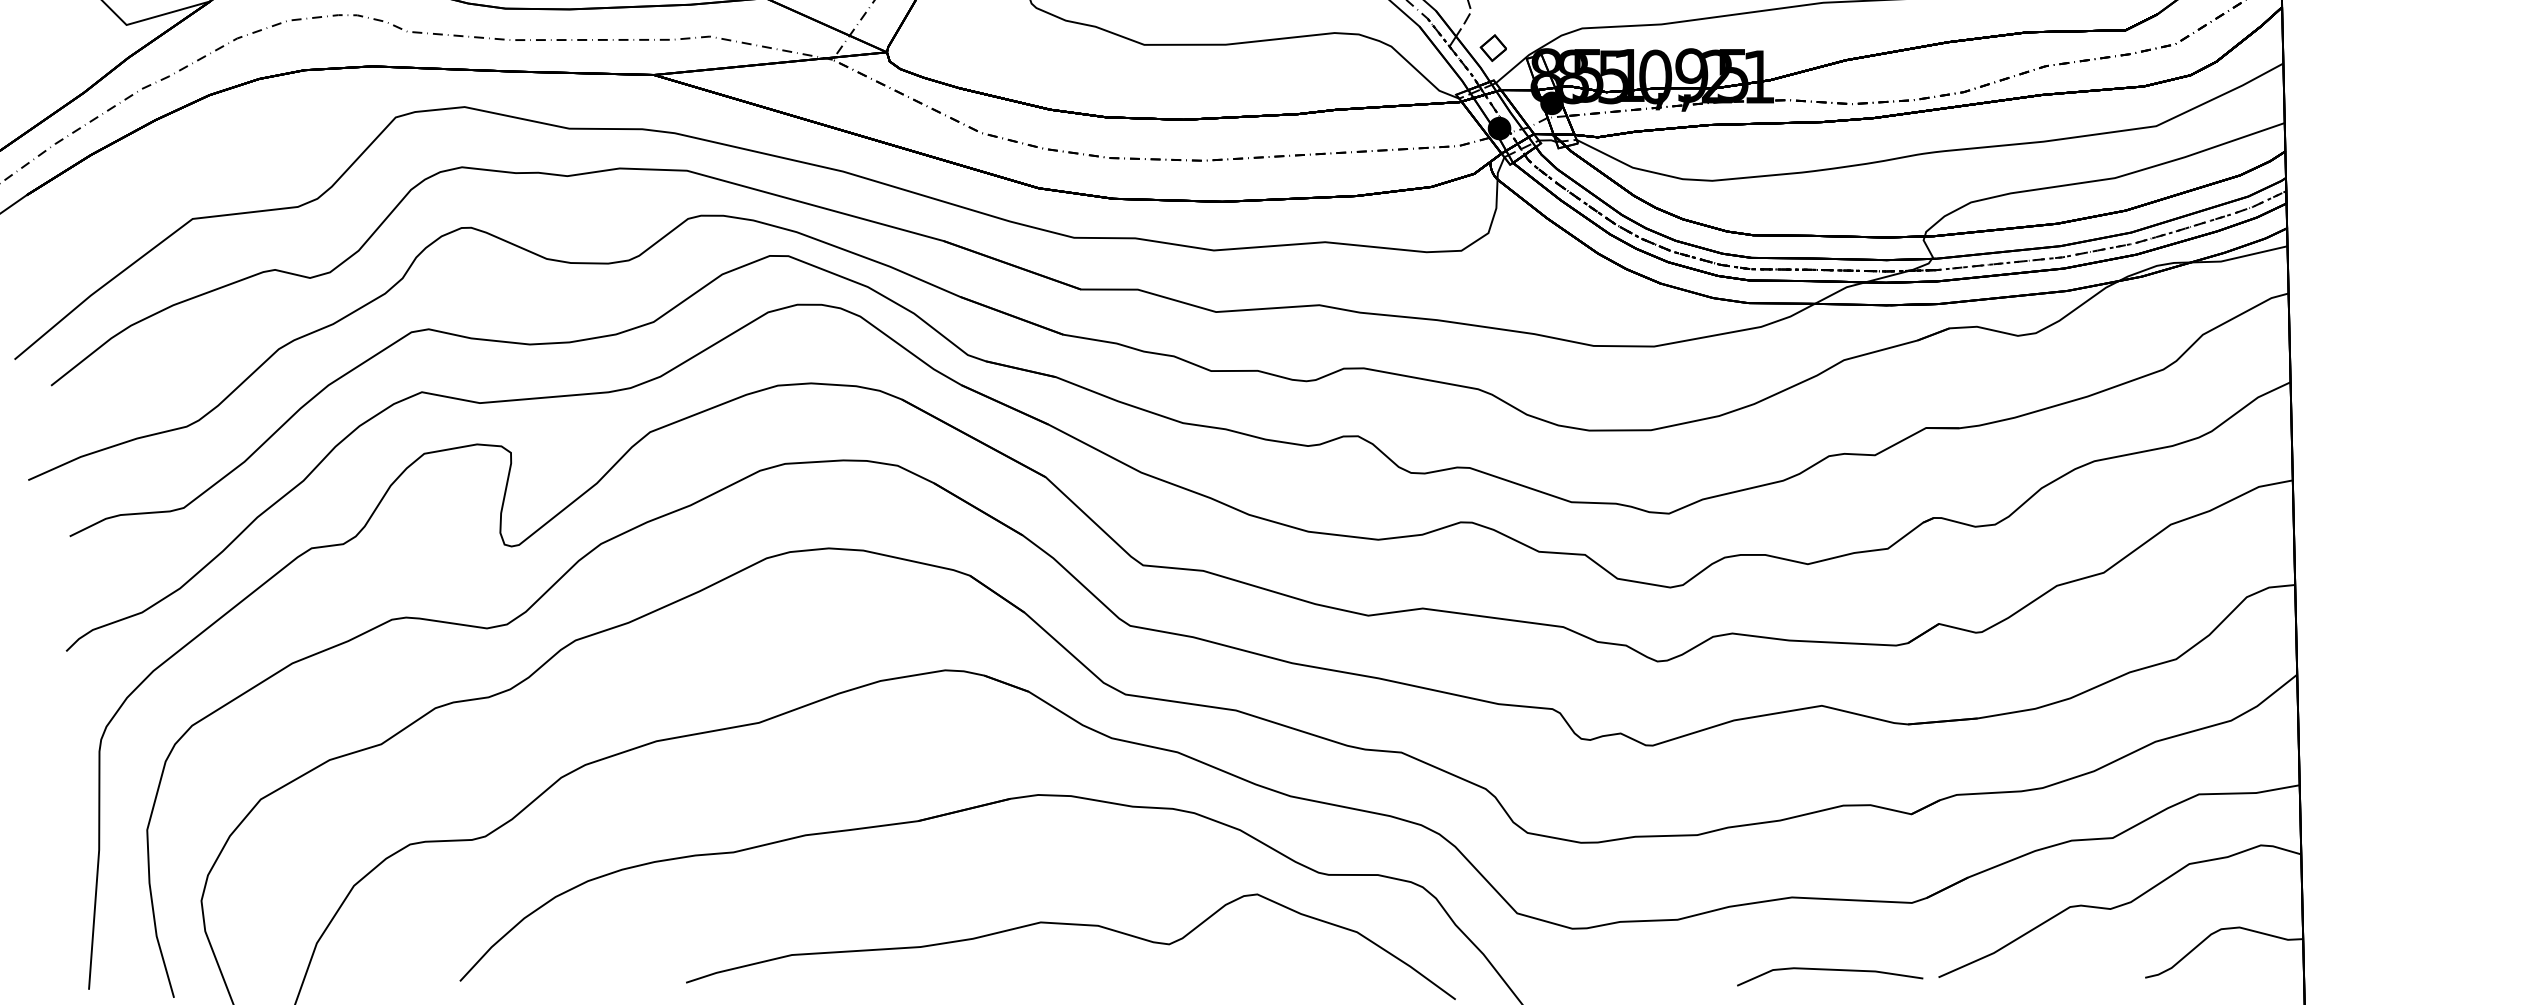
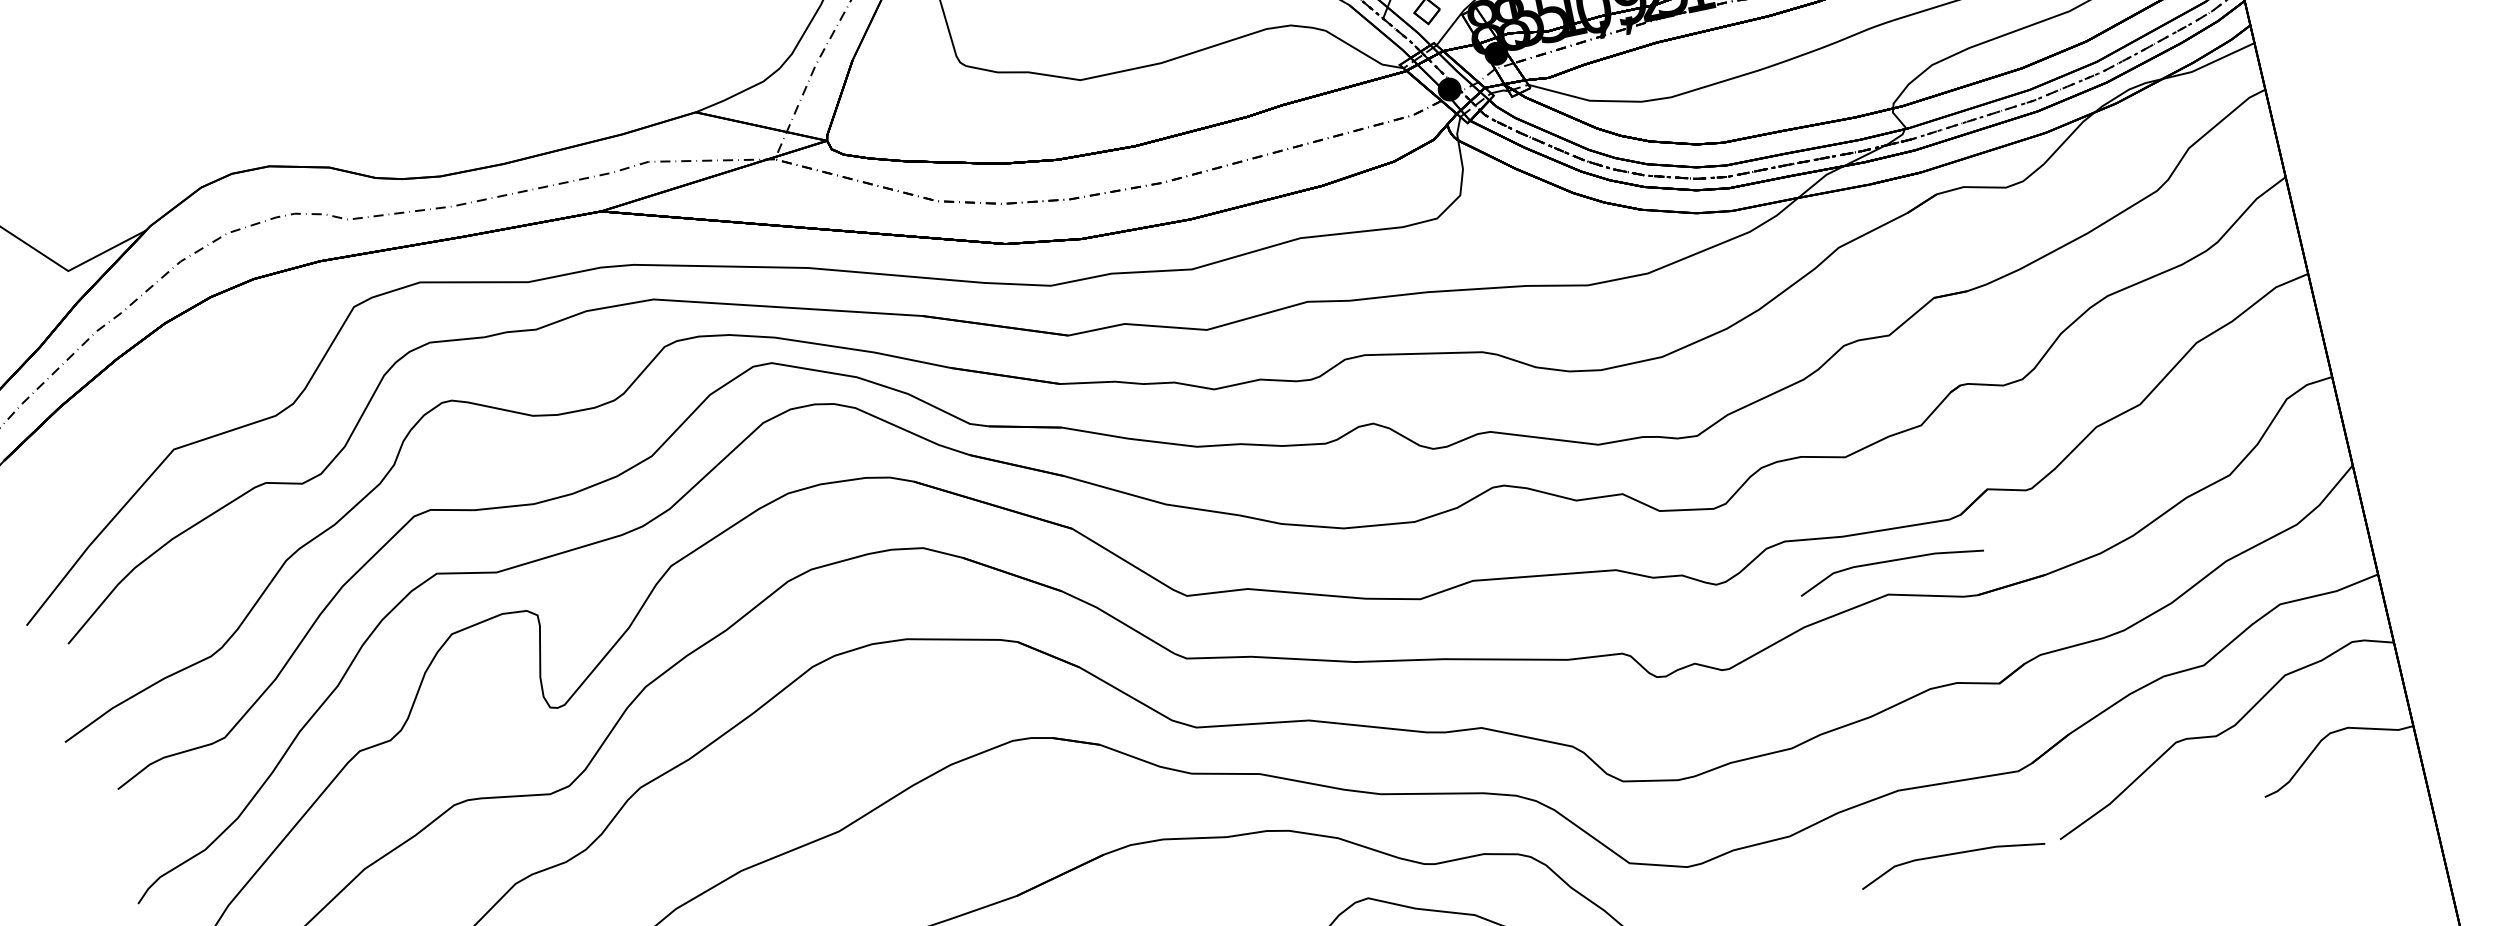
line: (1830, 674) -> (1890, 561), added

